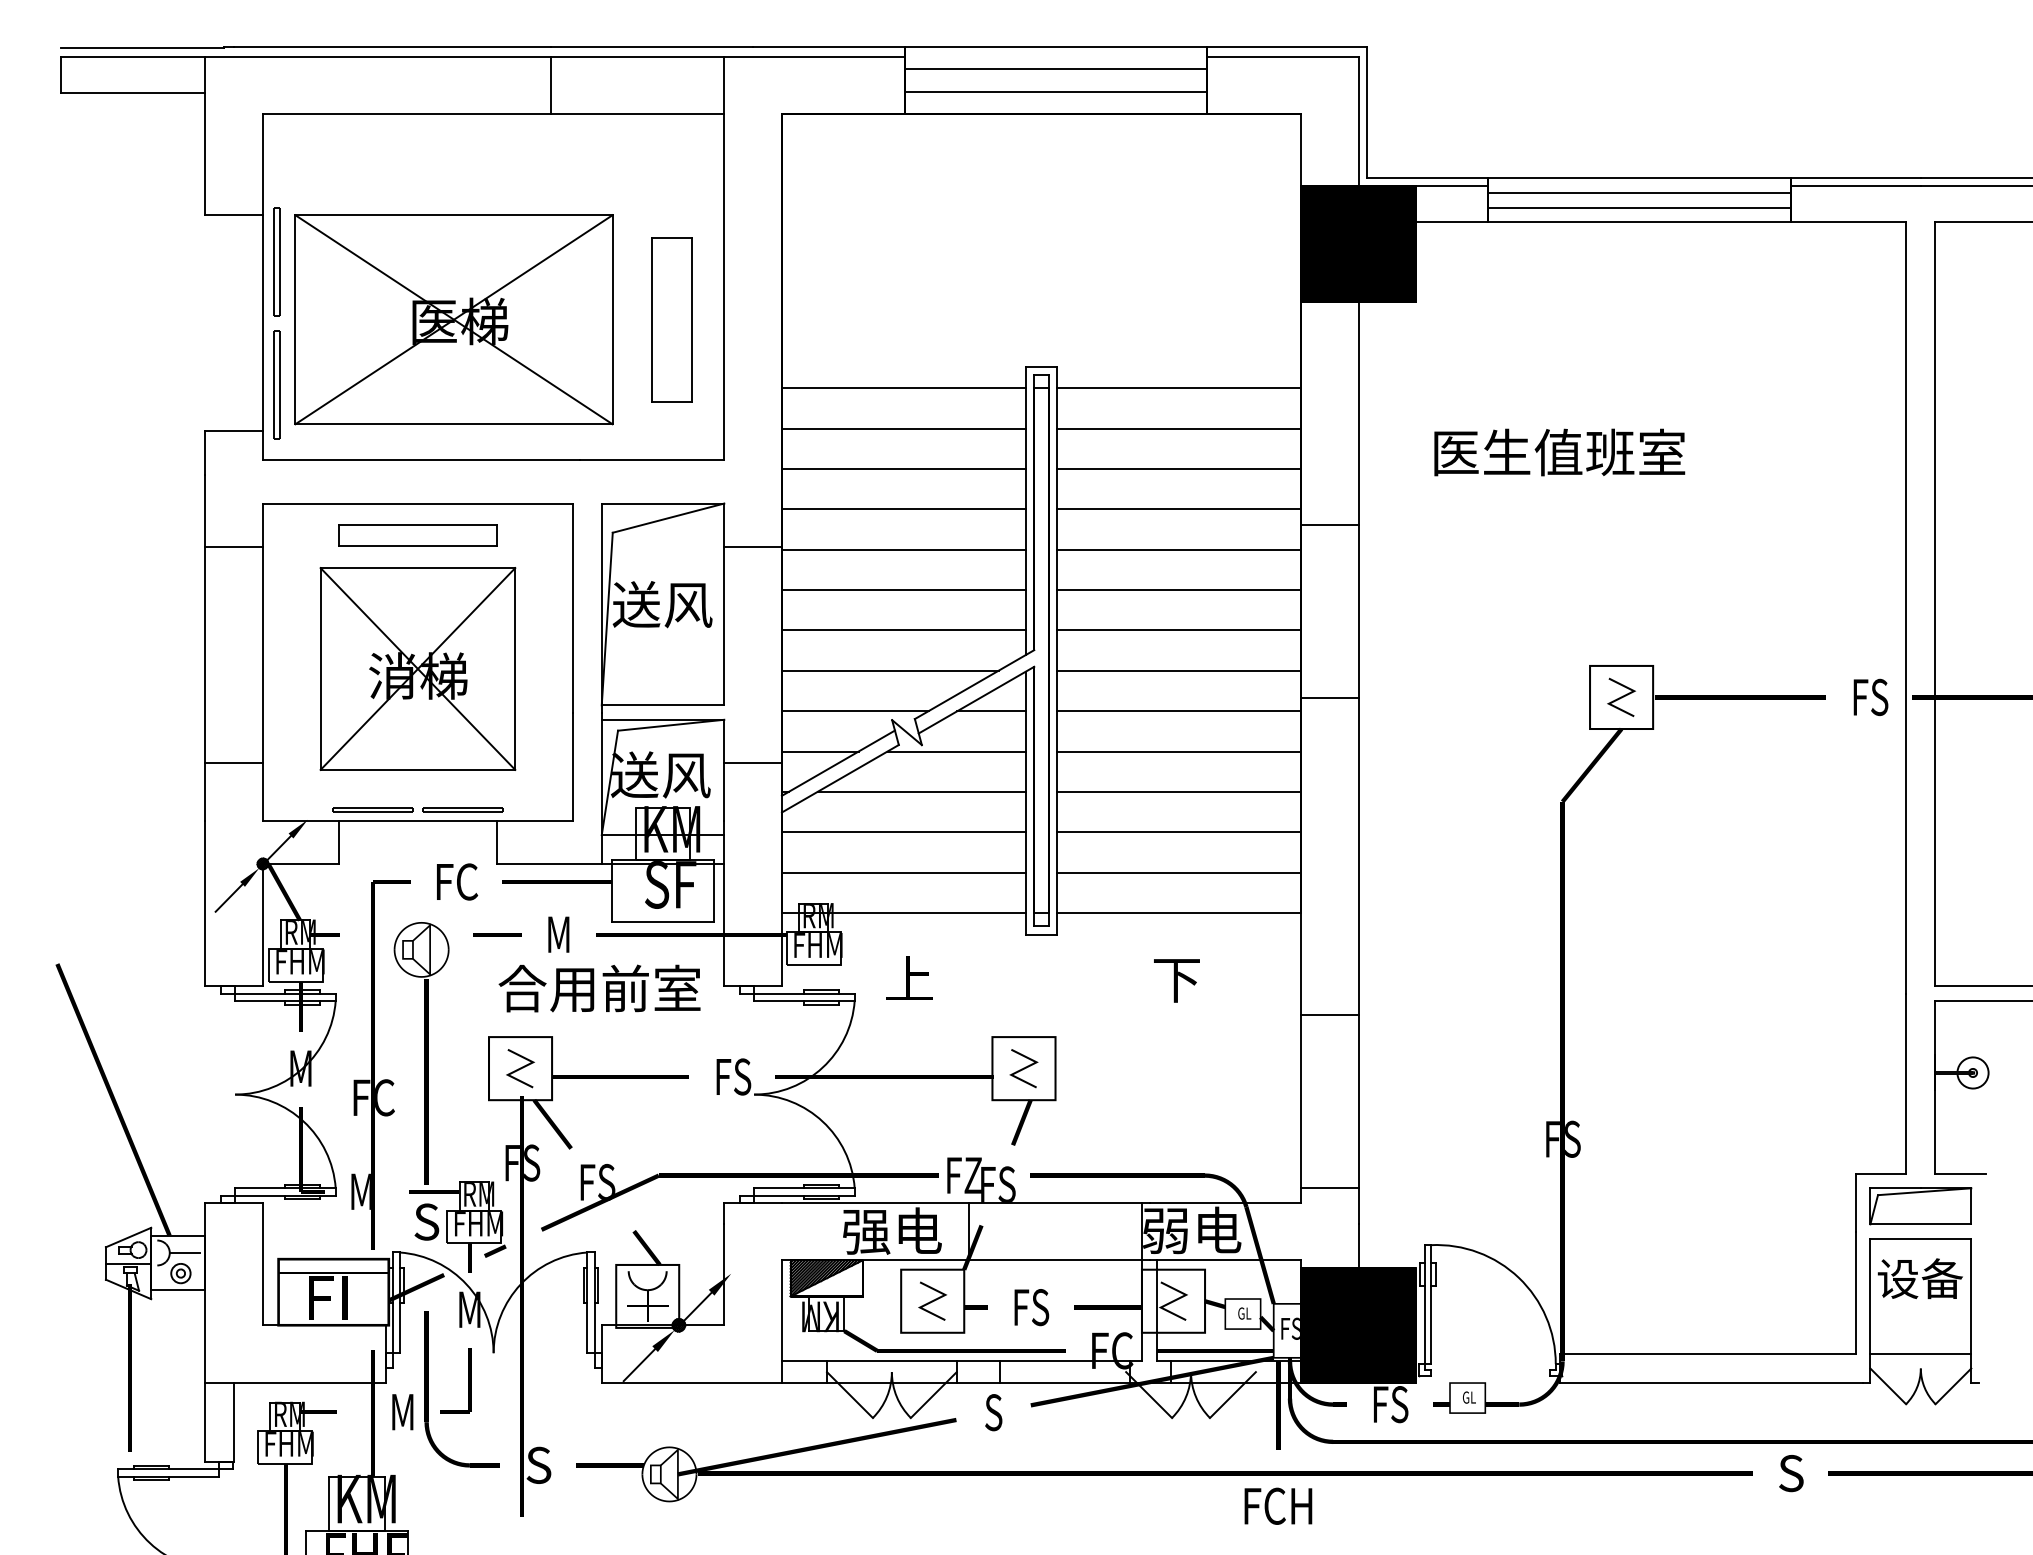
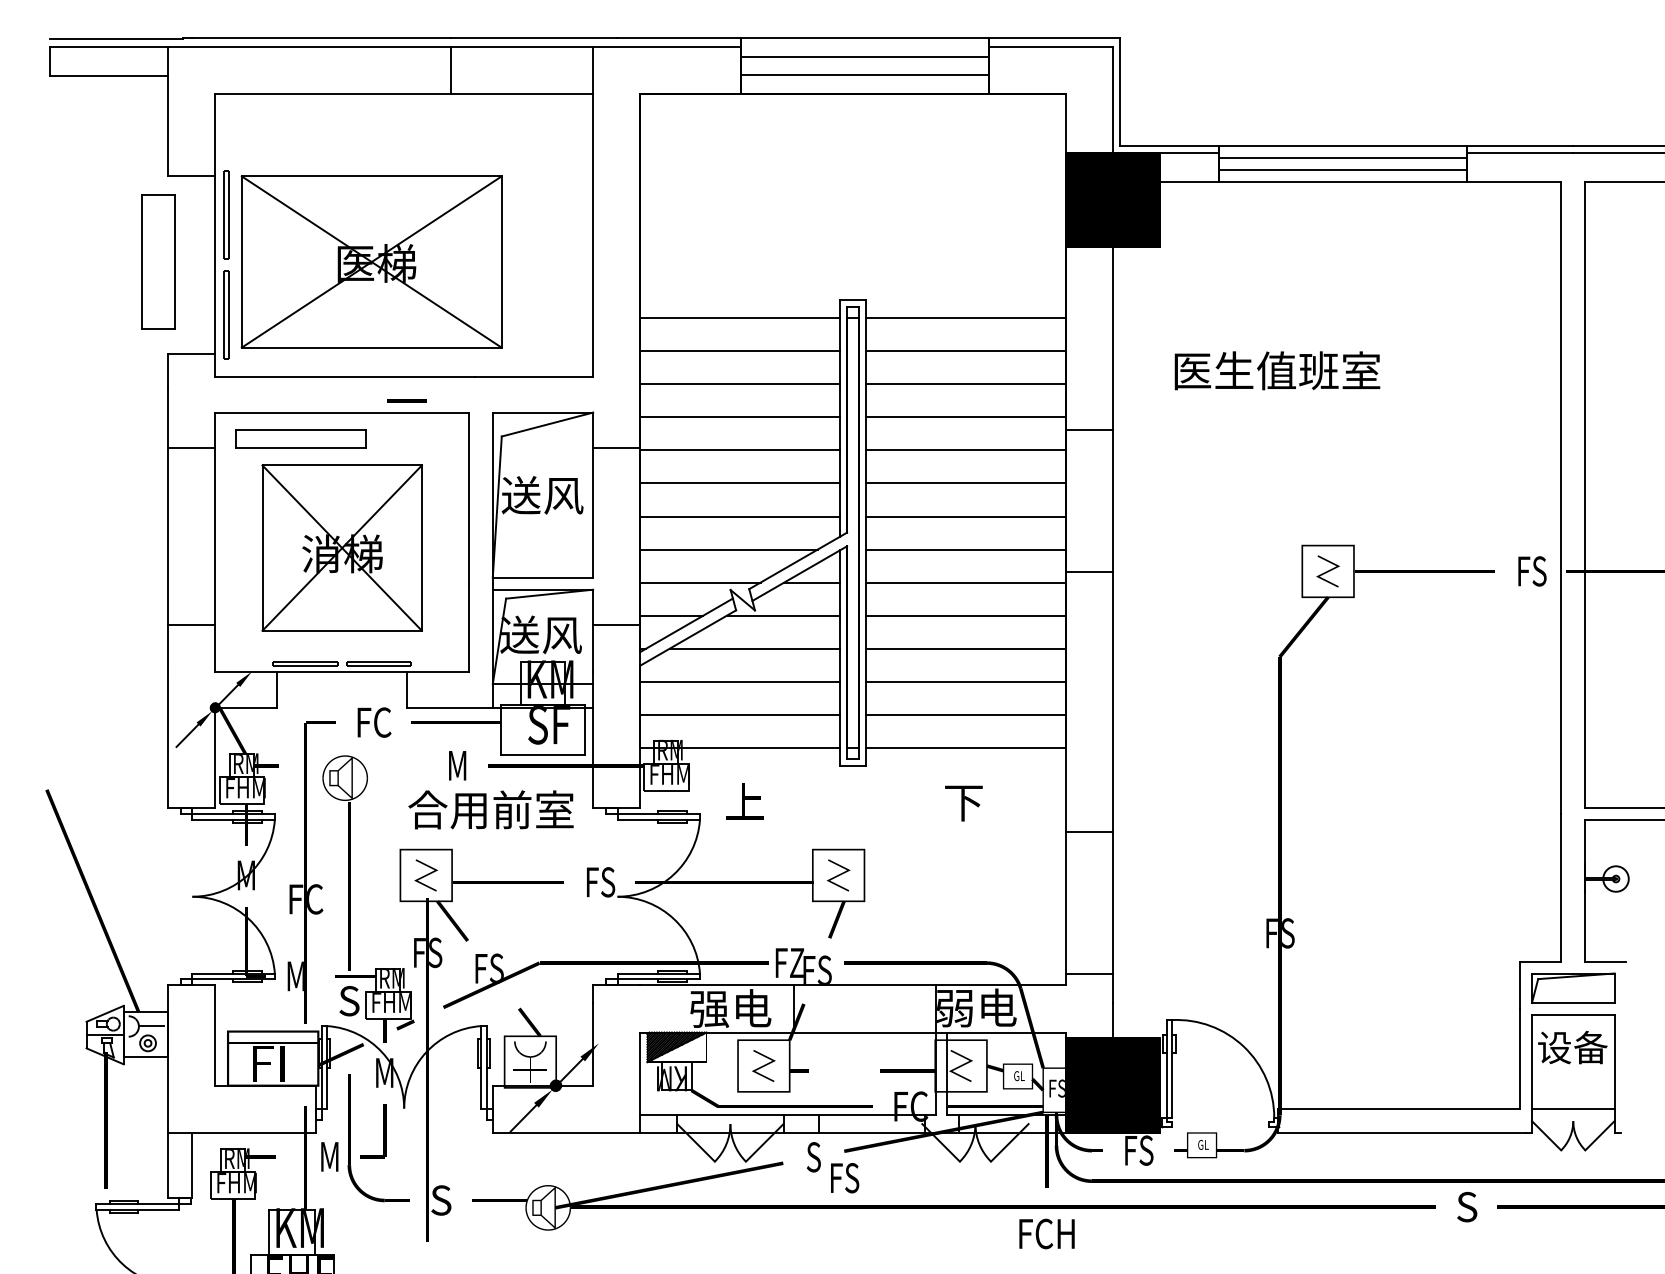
part: (672, 319) -> (158, 261), moved
part: (417, 535) -> (300, 438), moved
line: (496, 934) -> (406, 400), moved
text: (1032, 1307) -> (845, 1178), moved

